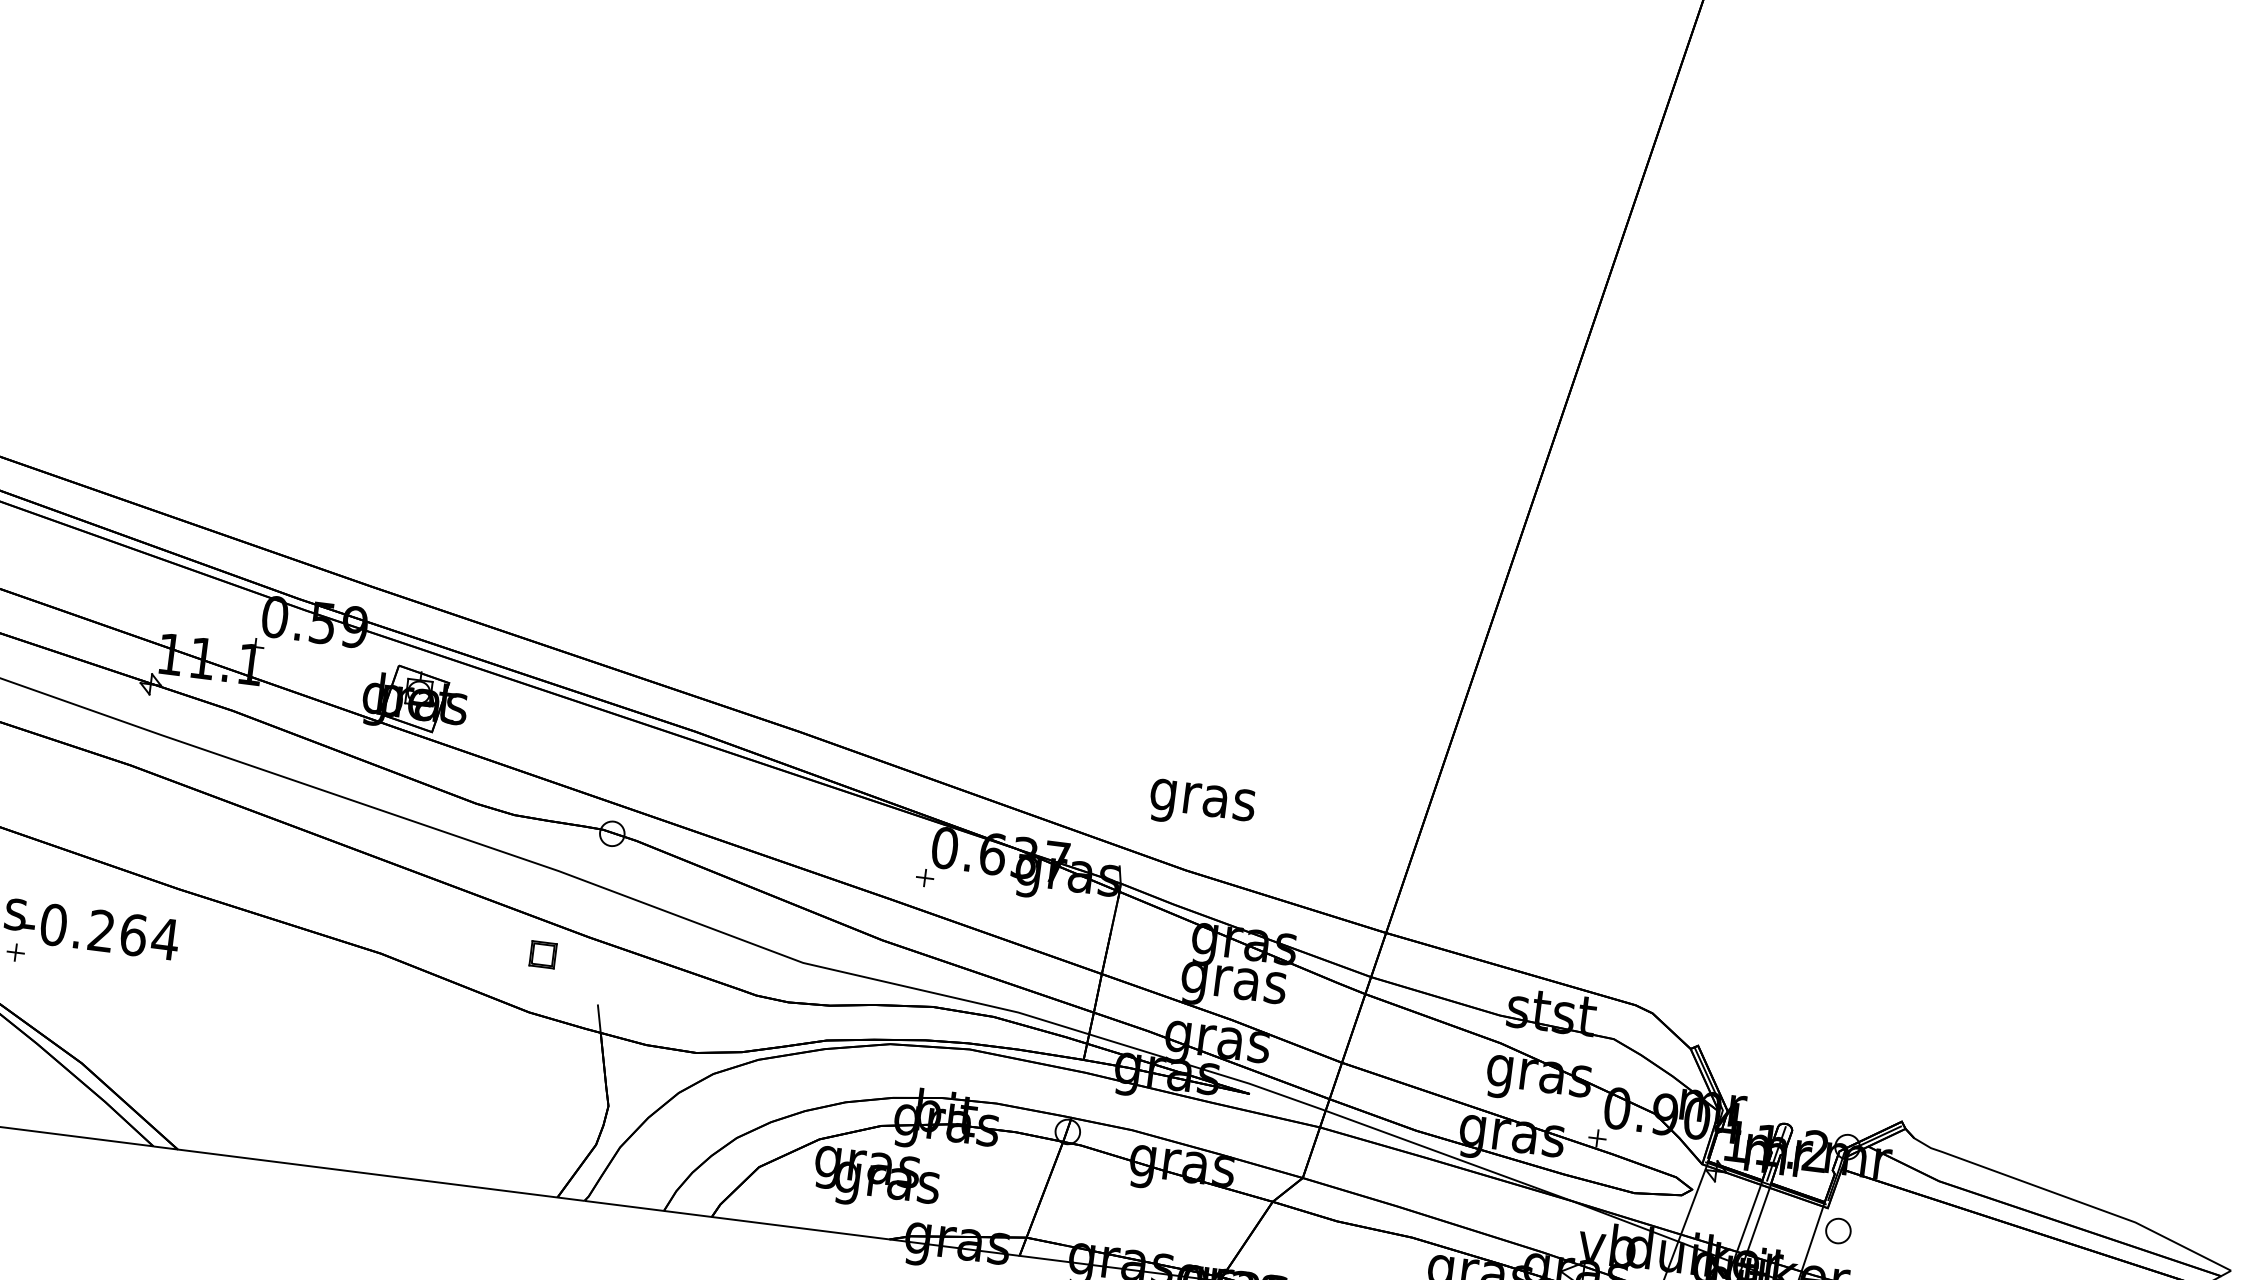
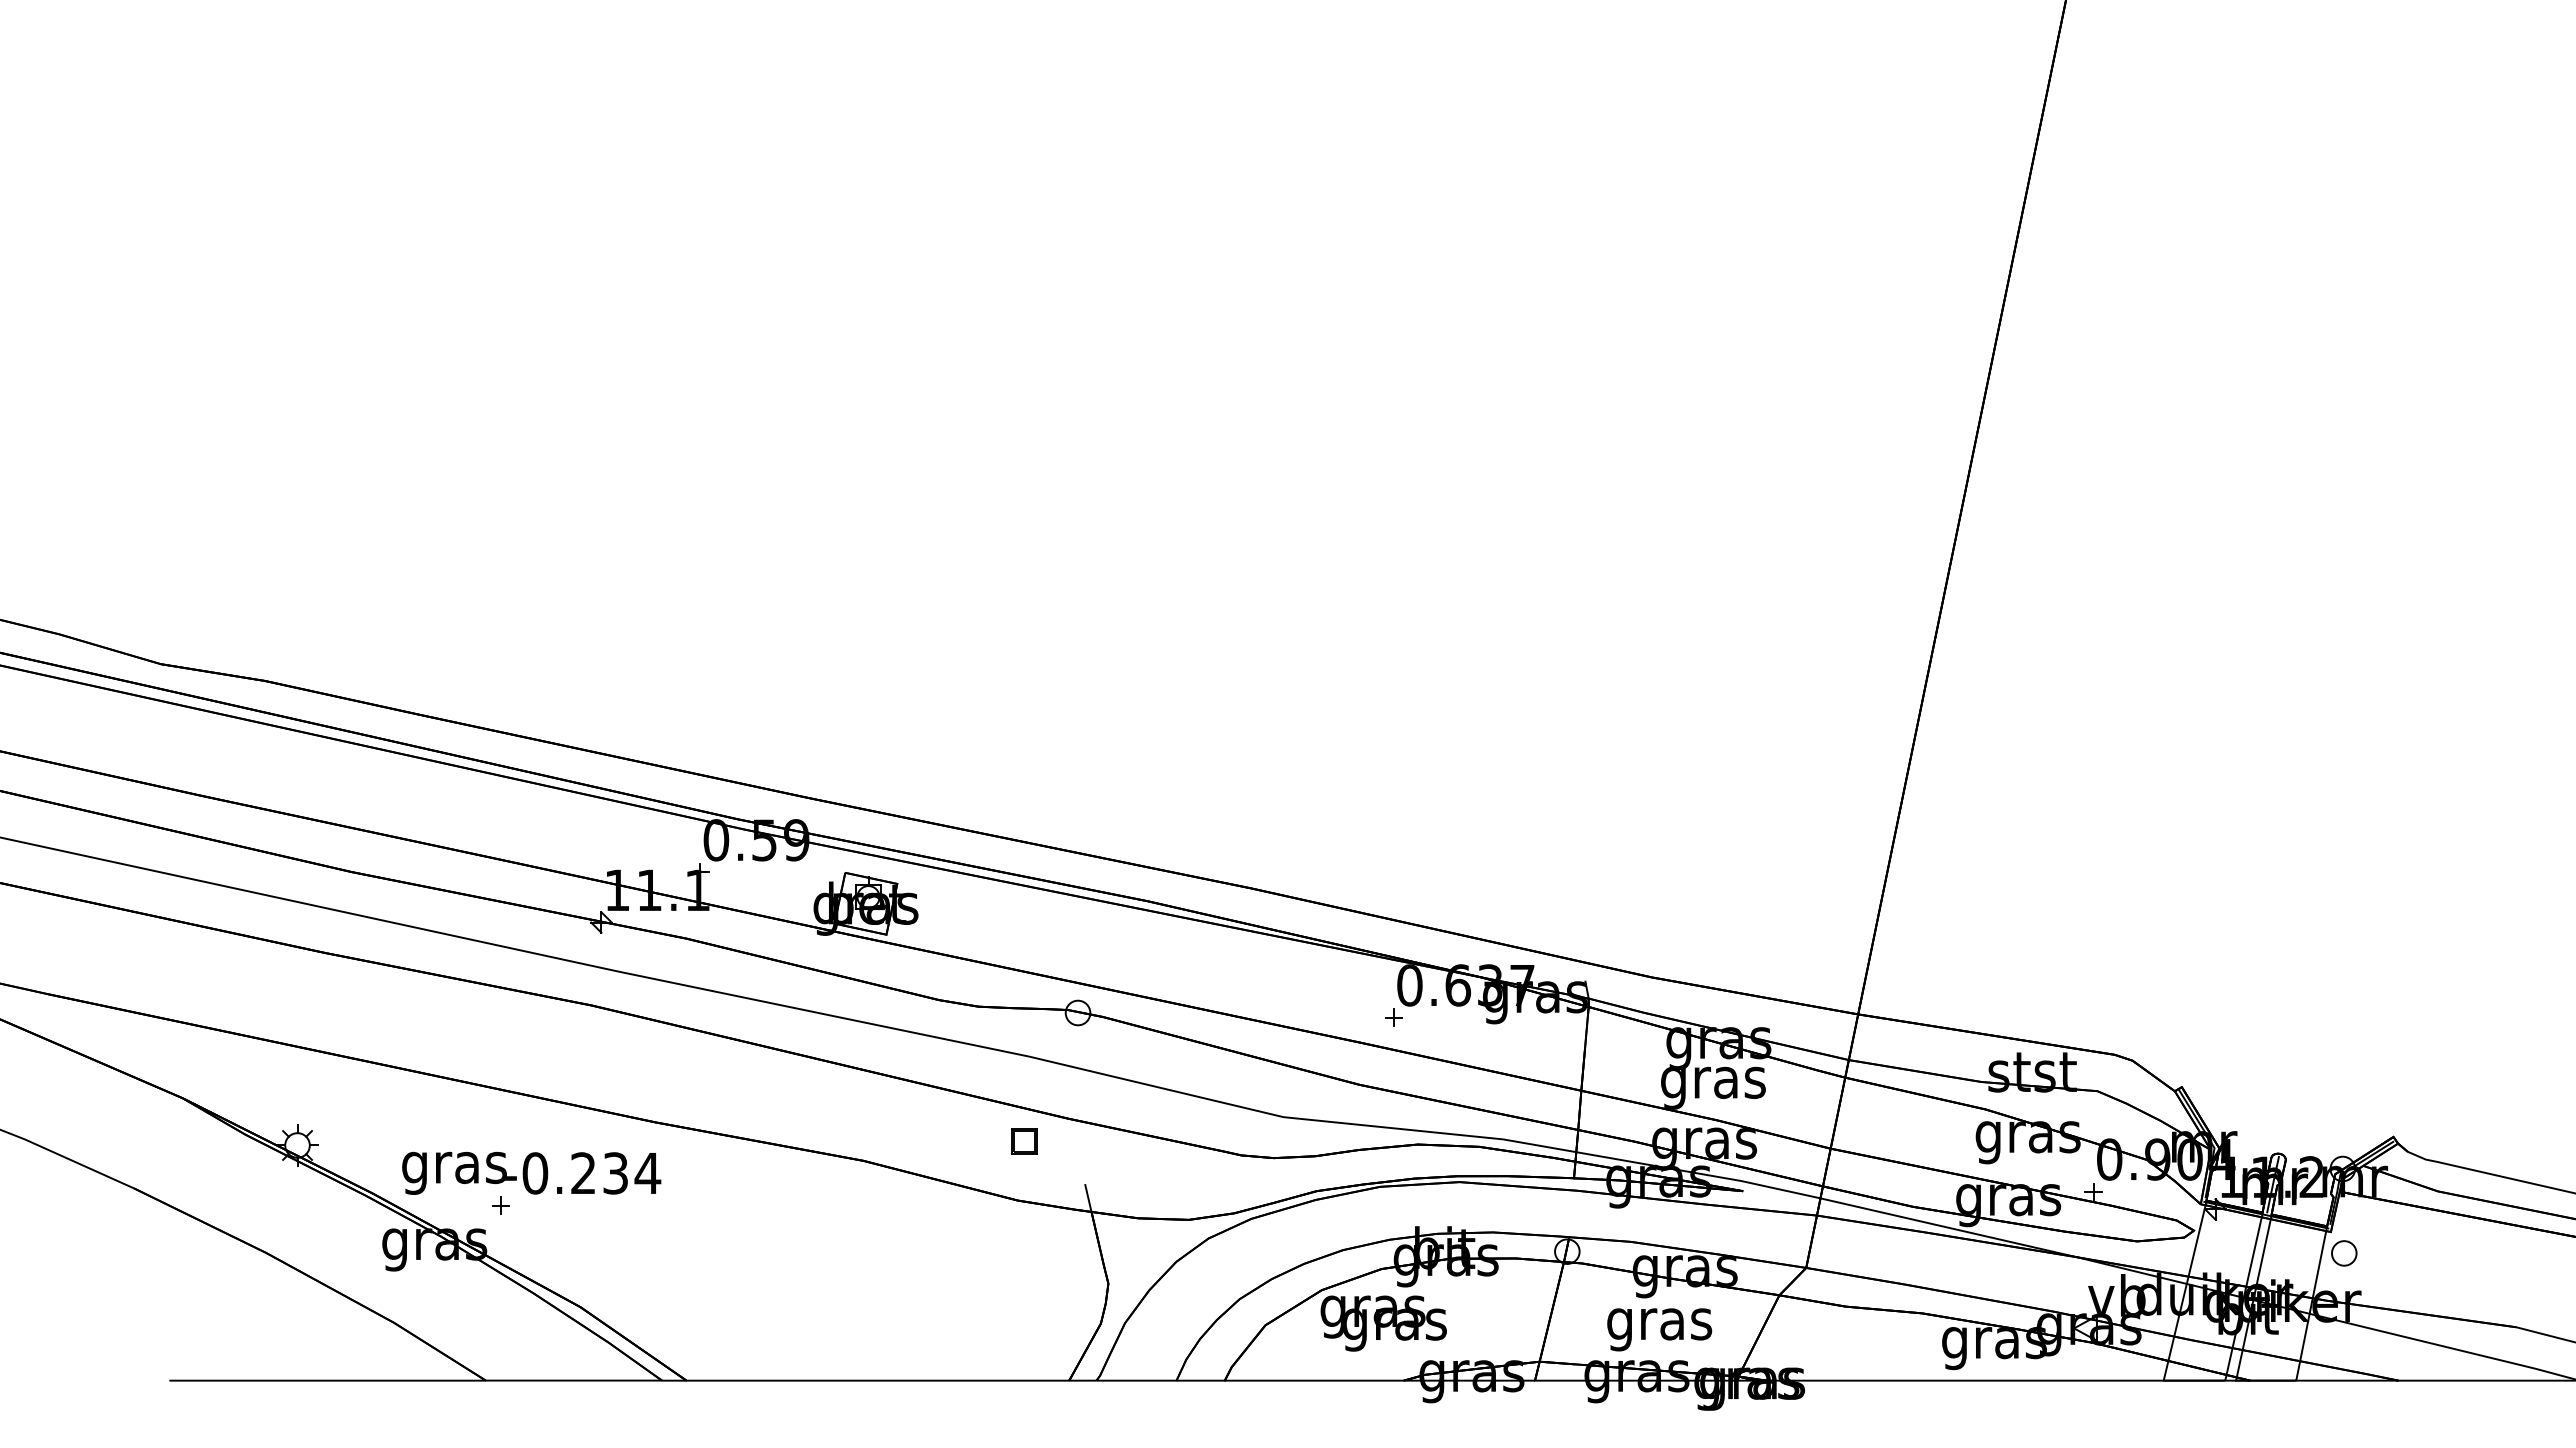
text: (1202, 805) -> (1659, 1329), moved
text: (133, 935) -> (615, 1173), -0.264 -> -0.234

